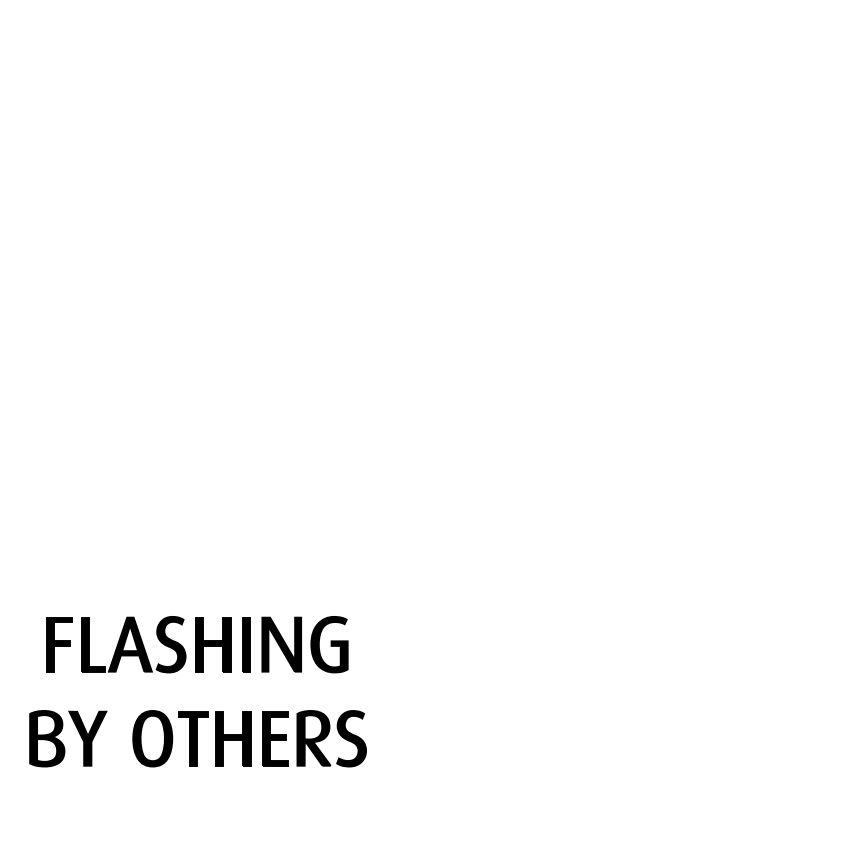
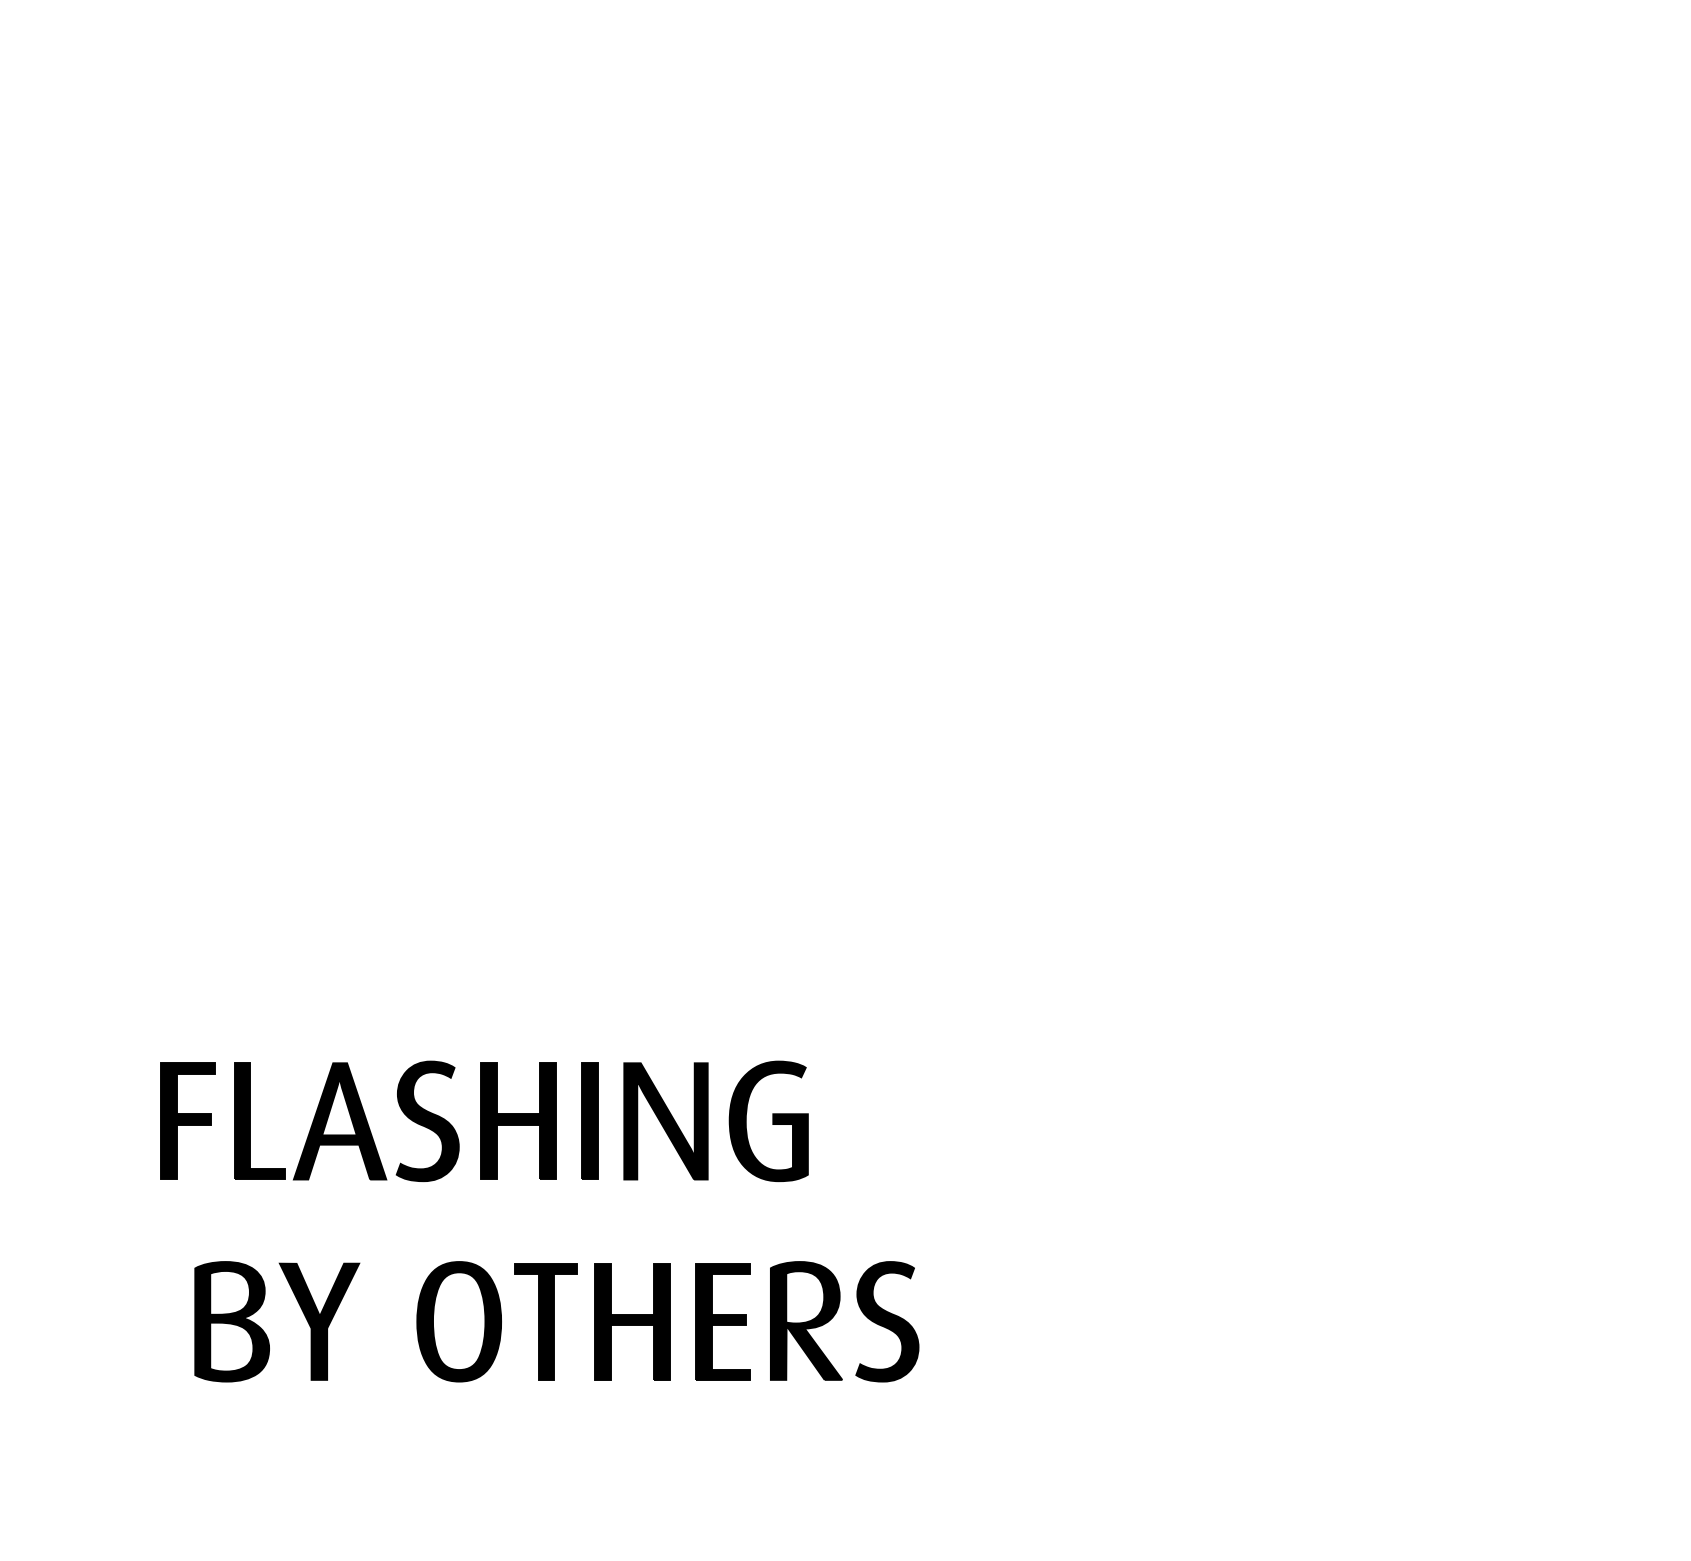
part: (197, 644) -> (484, 1121), moved

